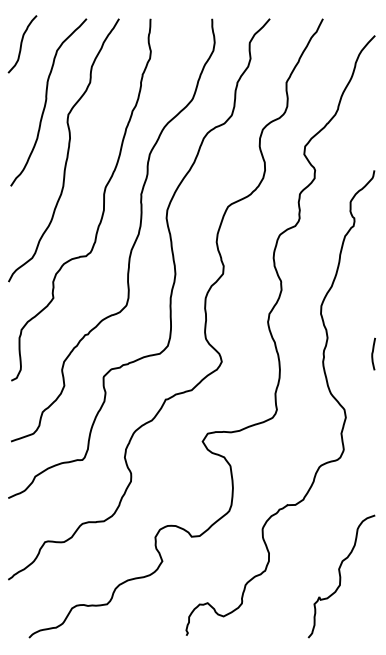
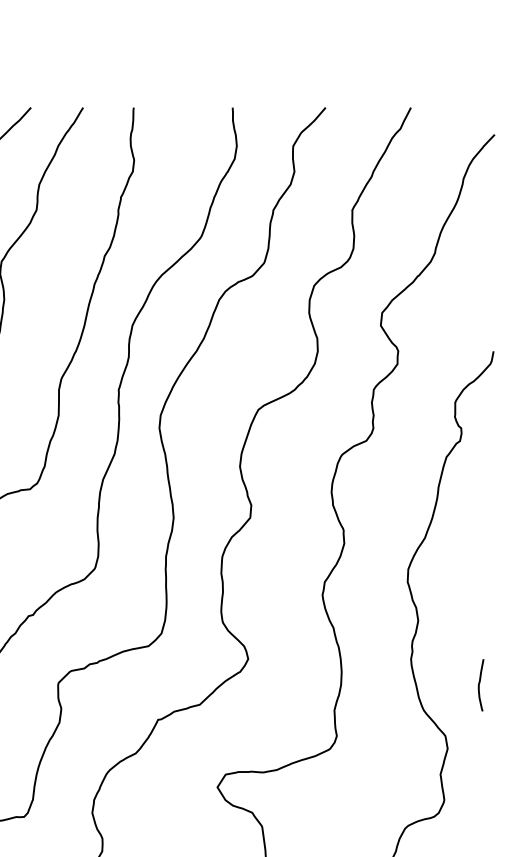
curve: (373, 353) -> (480, 684), moved

